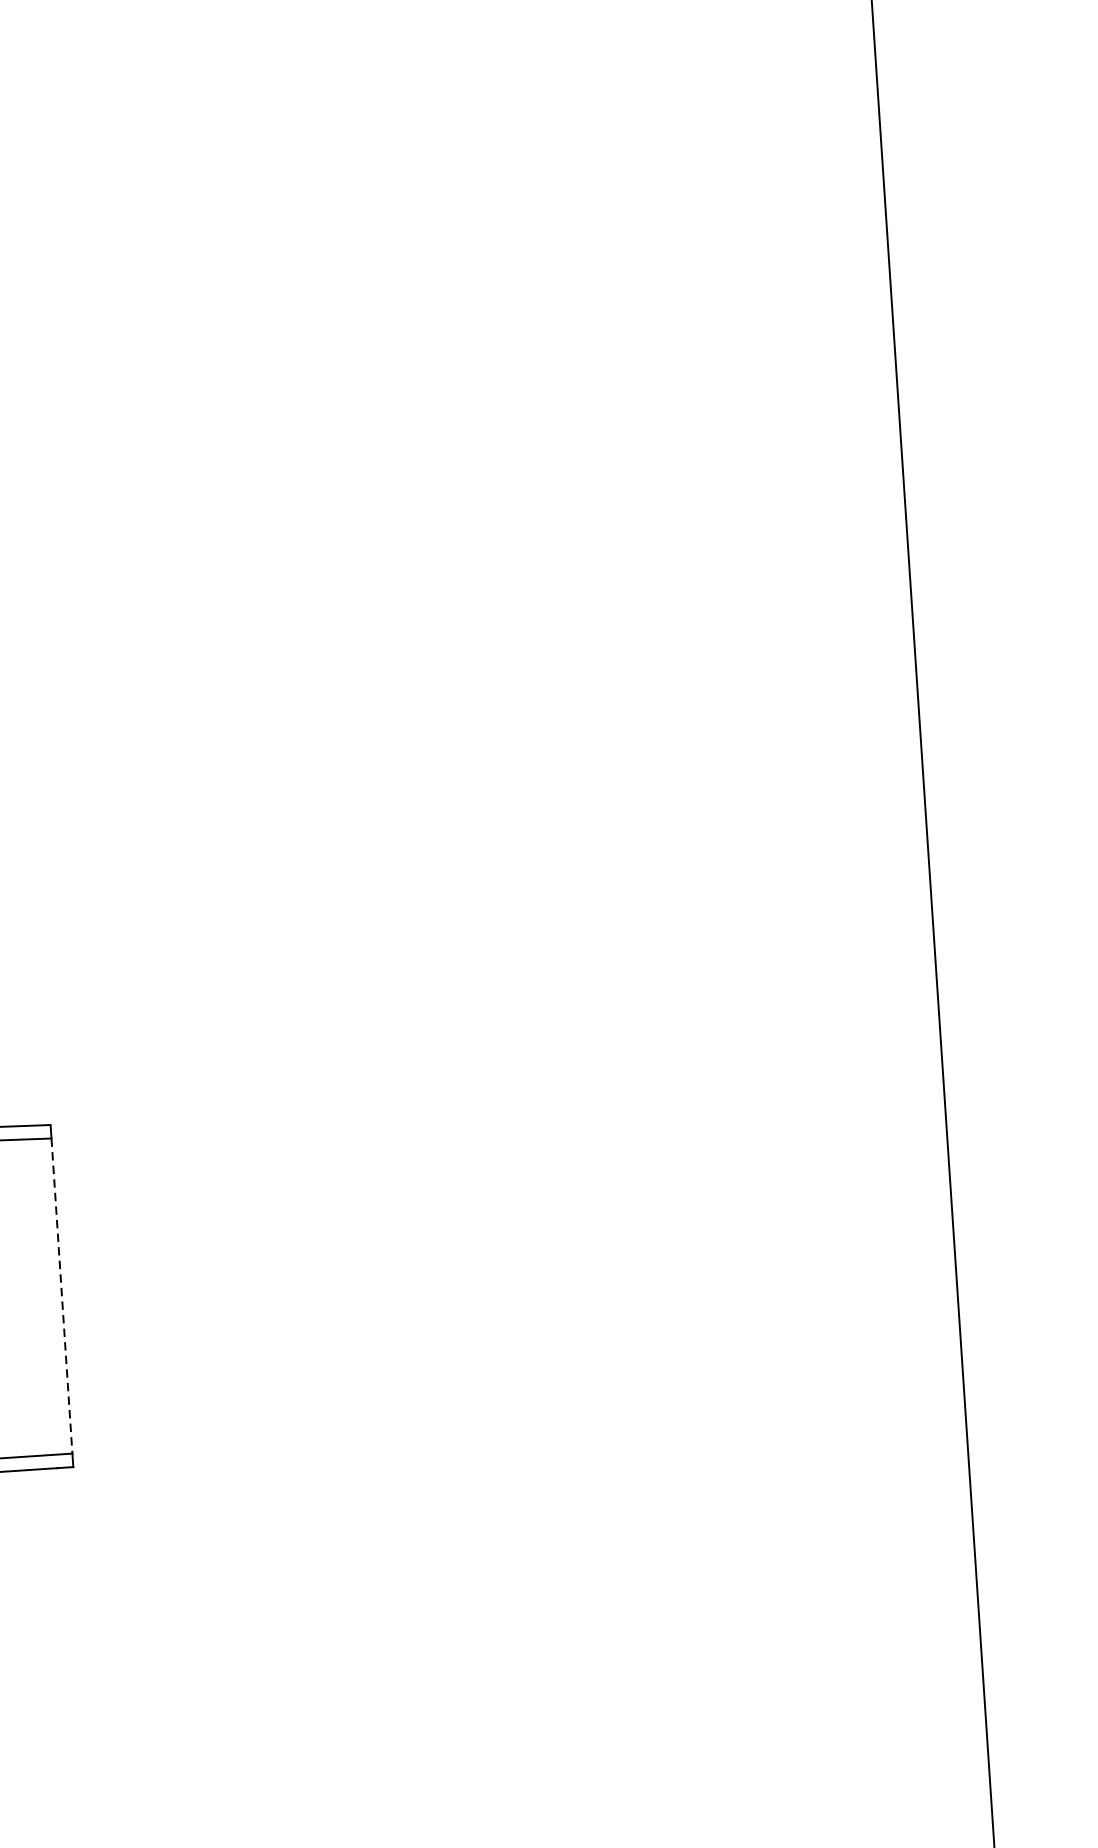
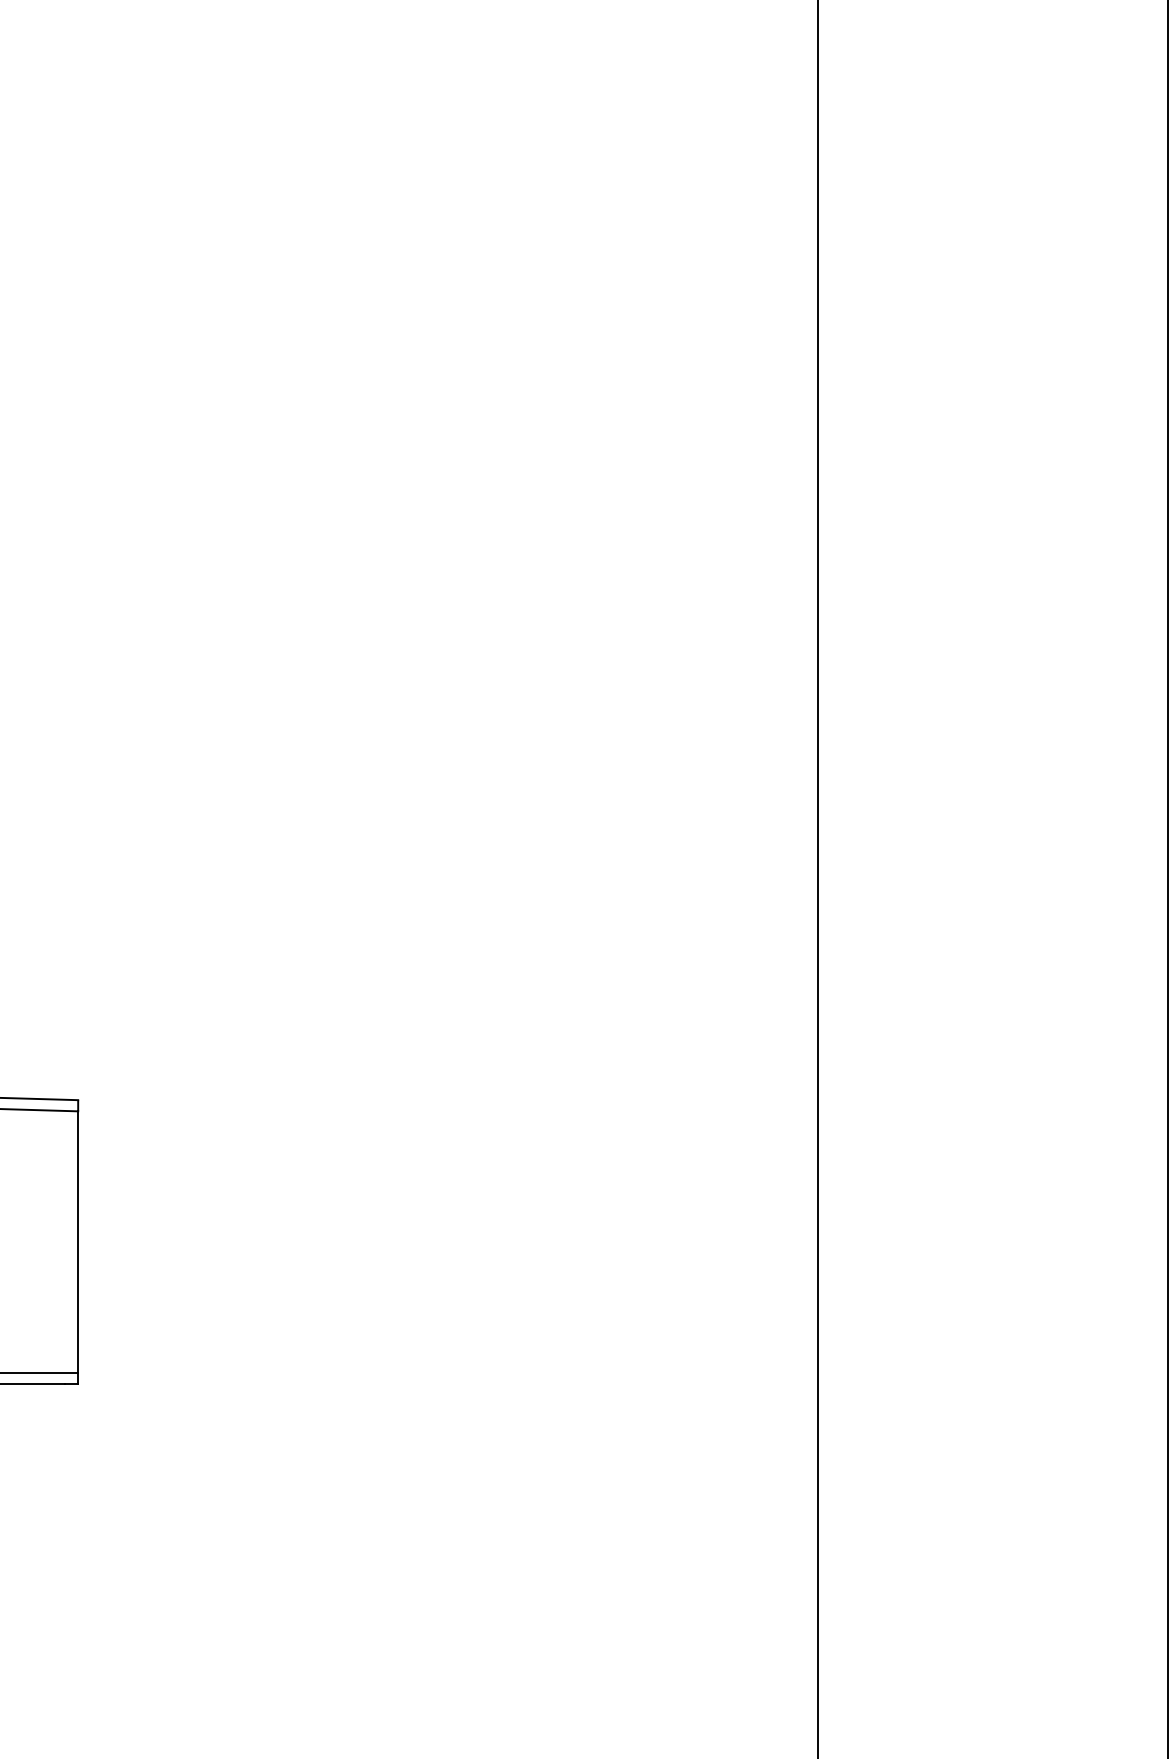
line: (62, 1295) -> (78, 1241), dashed -> solid

